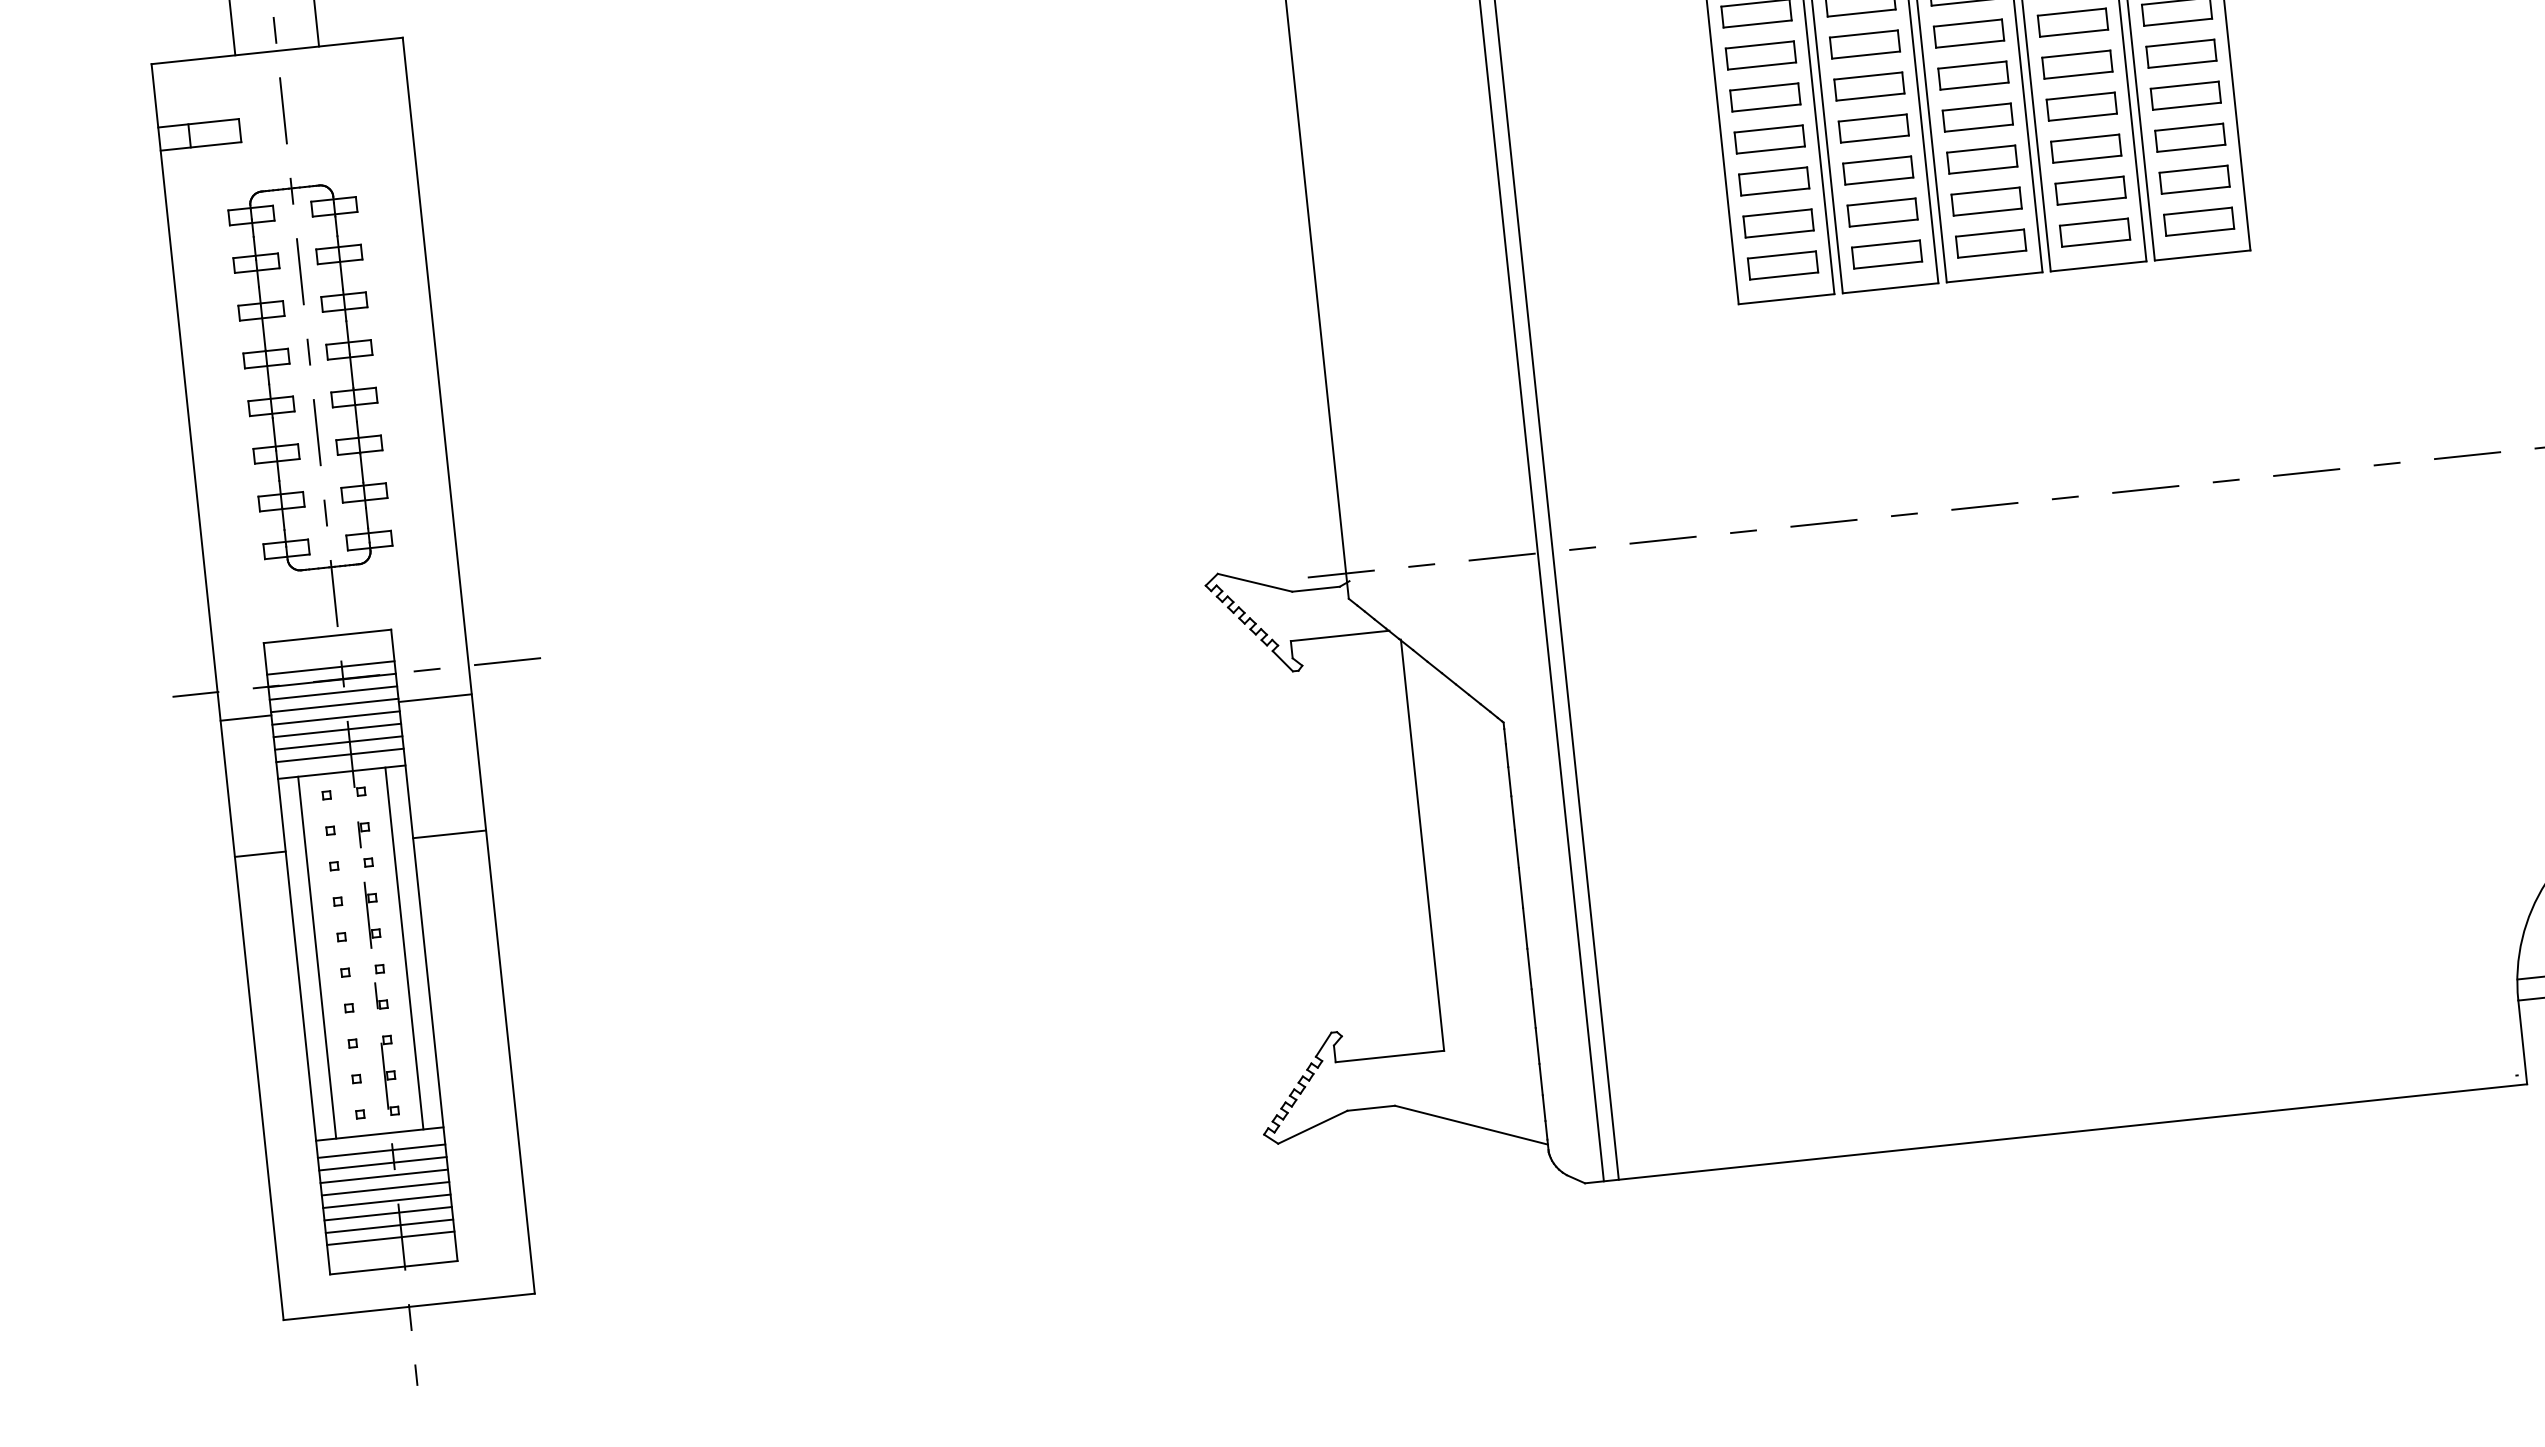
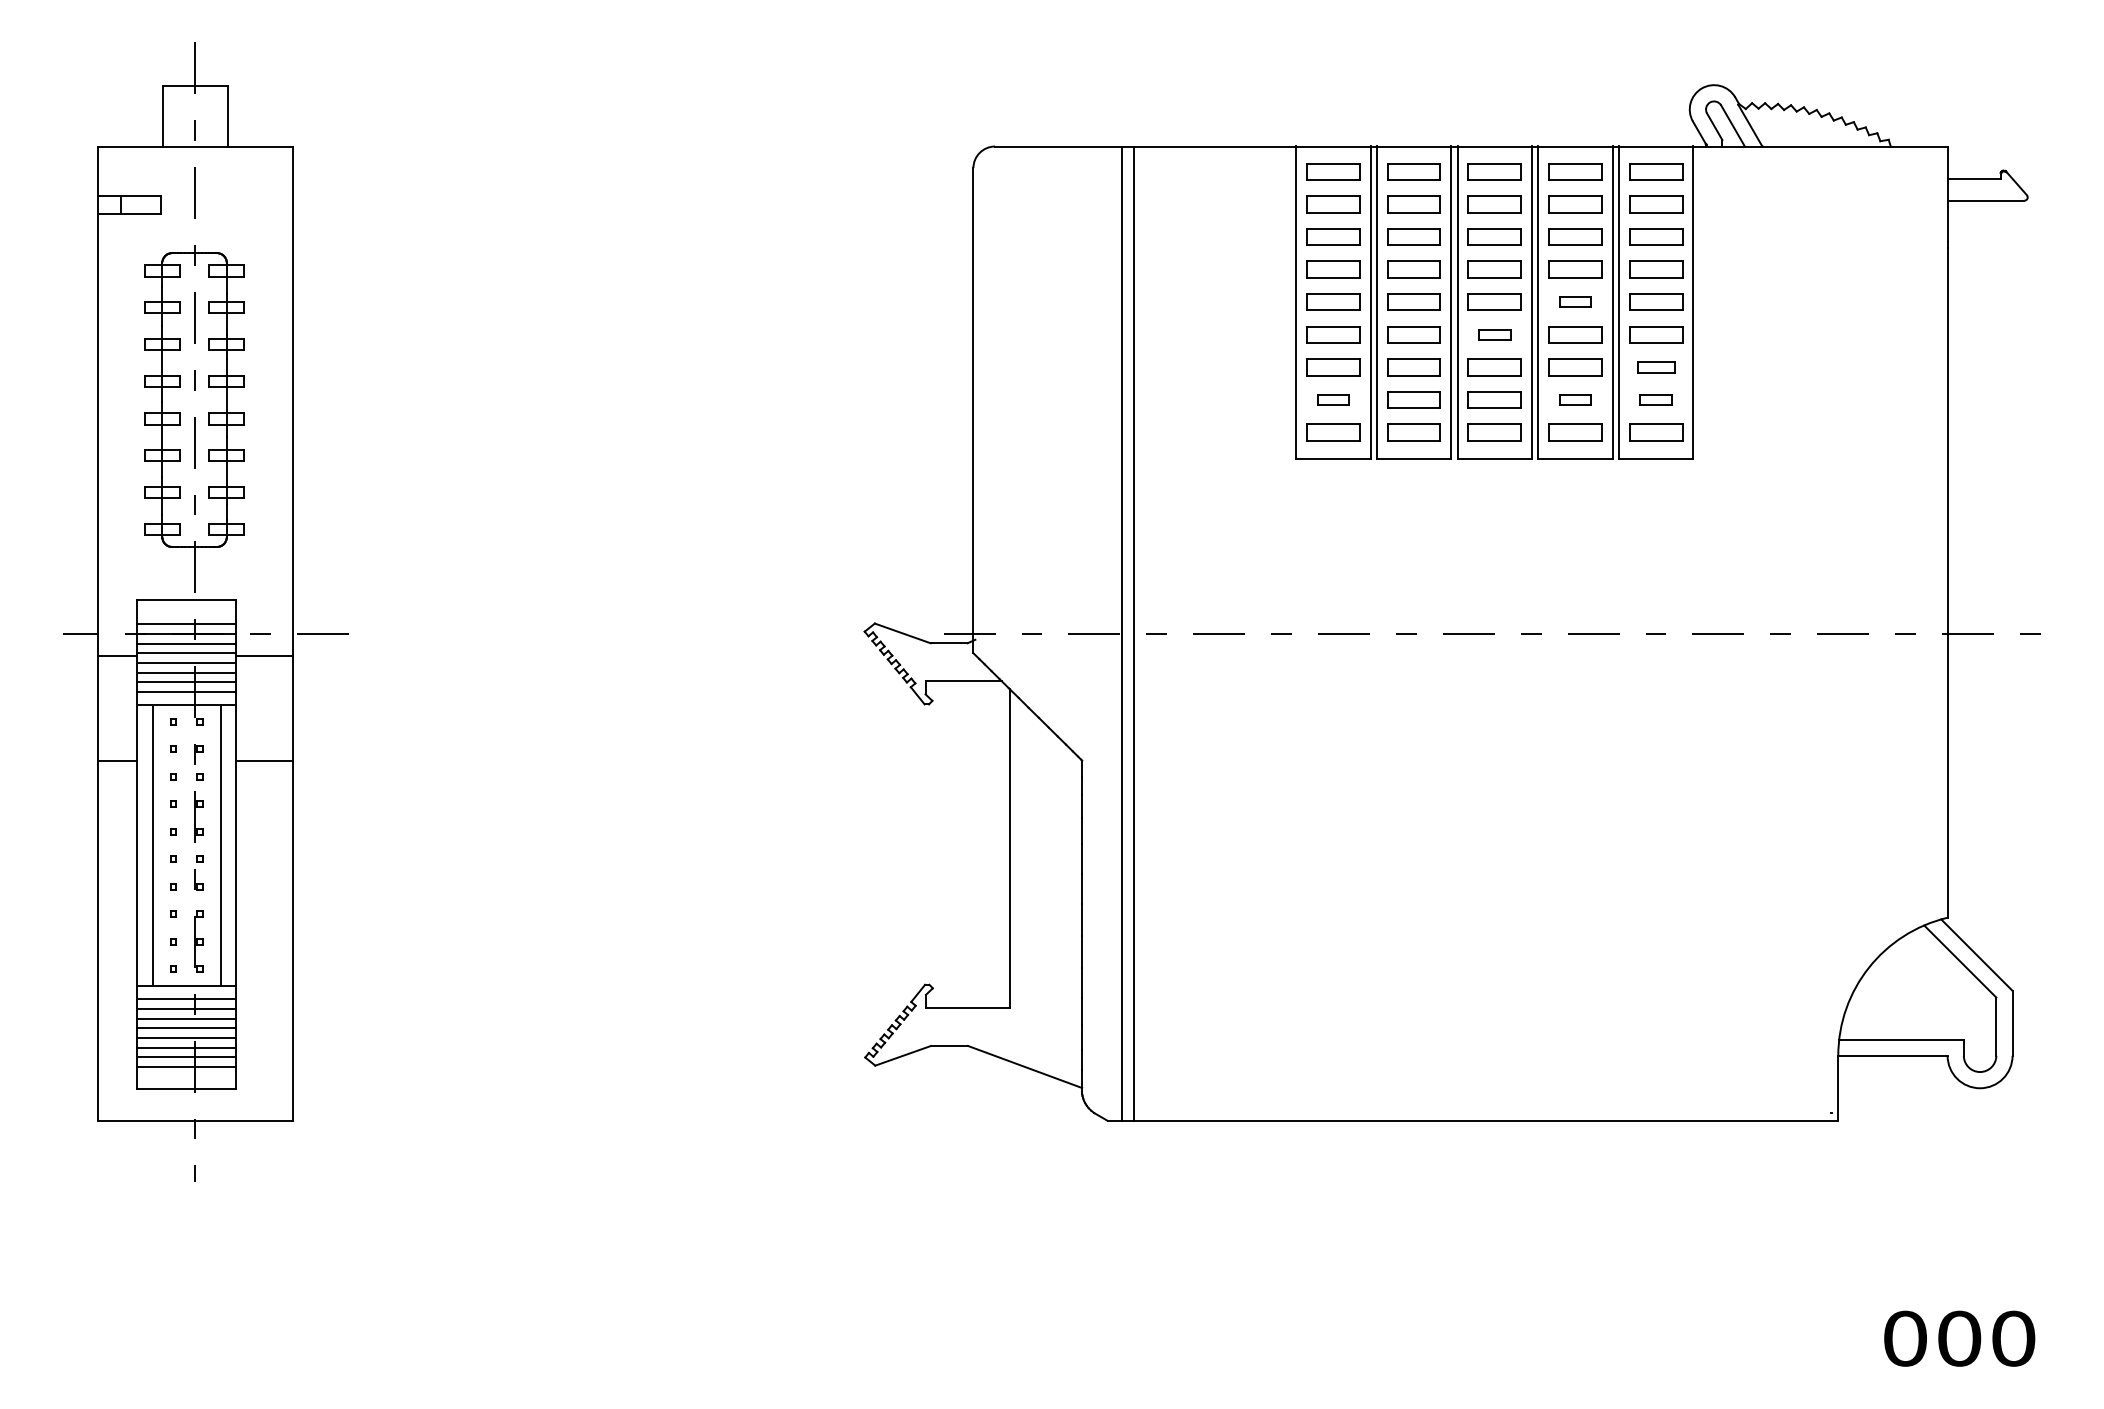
part: (2077, 63) -> (1575, 301), size x0.6
part: (1977, 117) -> (1494, 334), size x0.6
part: (2190, 137) -> (1656, 367), size x0.7
part: (2195, 179) -> (1656, 399), size x0.6
part: (2090, 190) -> (1575, 399), size x0.6
part: (1778, 222) -> (1333, 399), size x0.6

